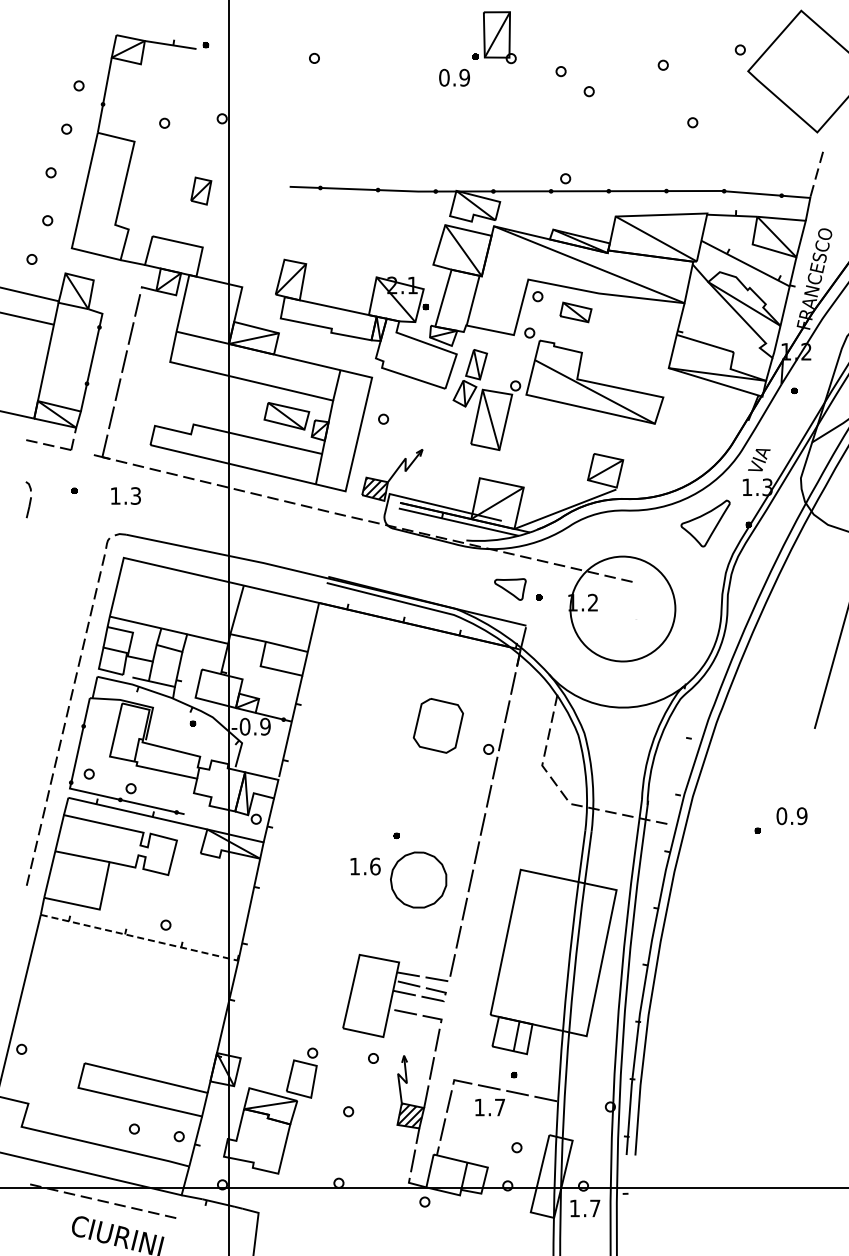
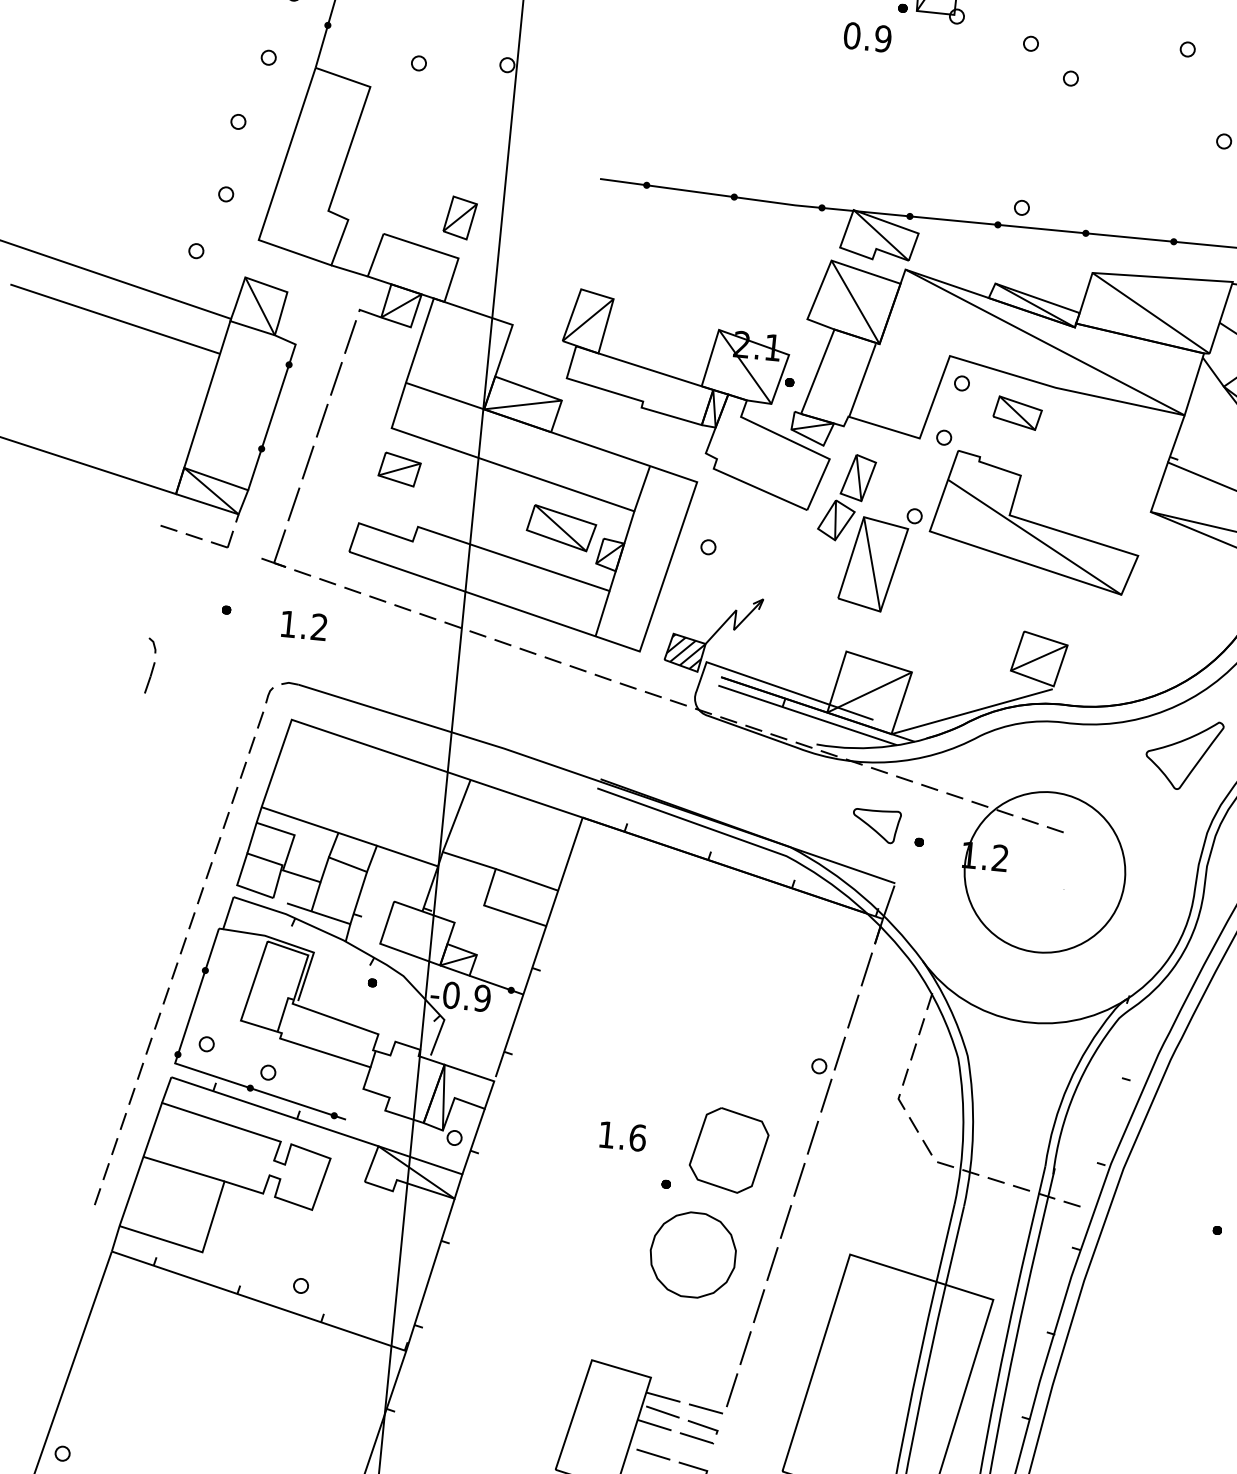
part: (201, 190) -> (460, 217), moved
part: (177, 388) -> (398, 469), added
text: (135, 495) -> (318, 626), 1.3 -> 1.2
part: (28, 499) -> (150, 665), moved
part: (437, 725) -> (727, 1149), moved
text: (365, 866) -> (622, 1136), moved
line: (140, 937) -> (260, 1300), dashed -> solid

